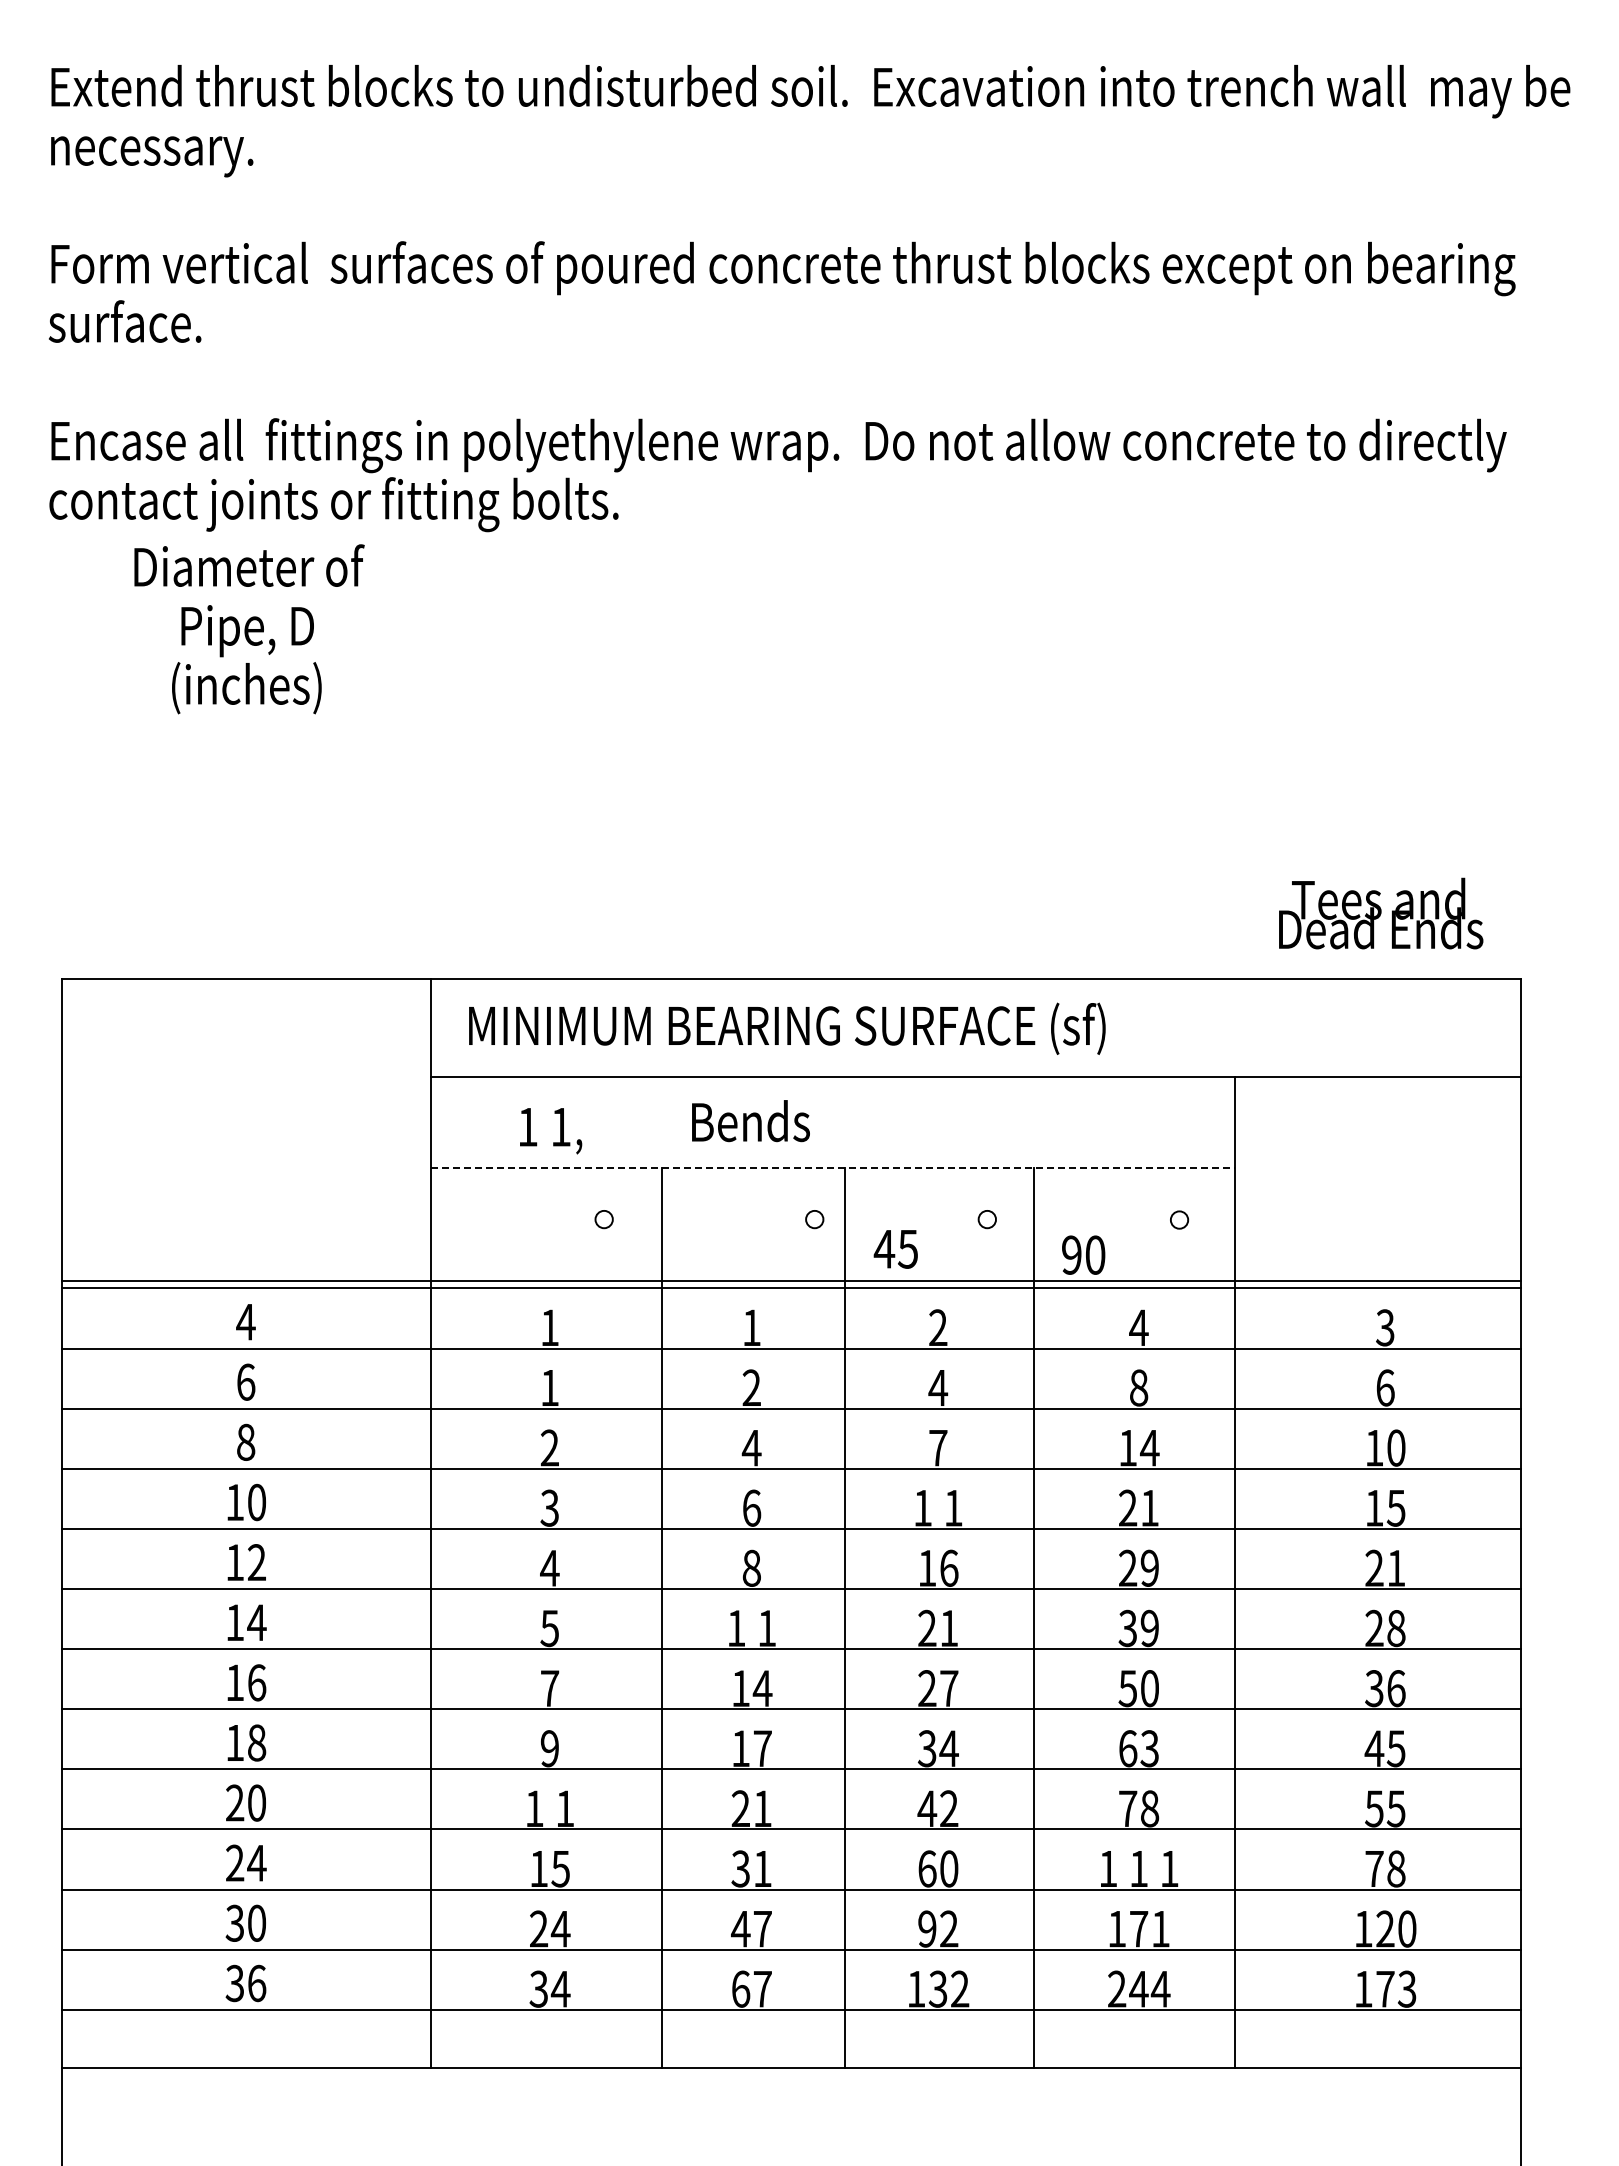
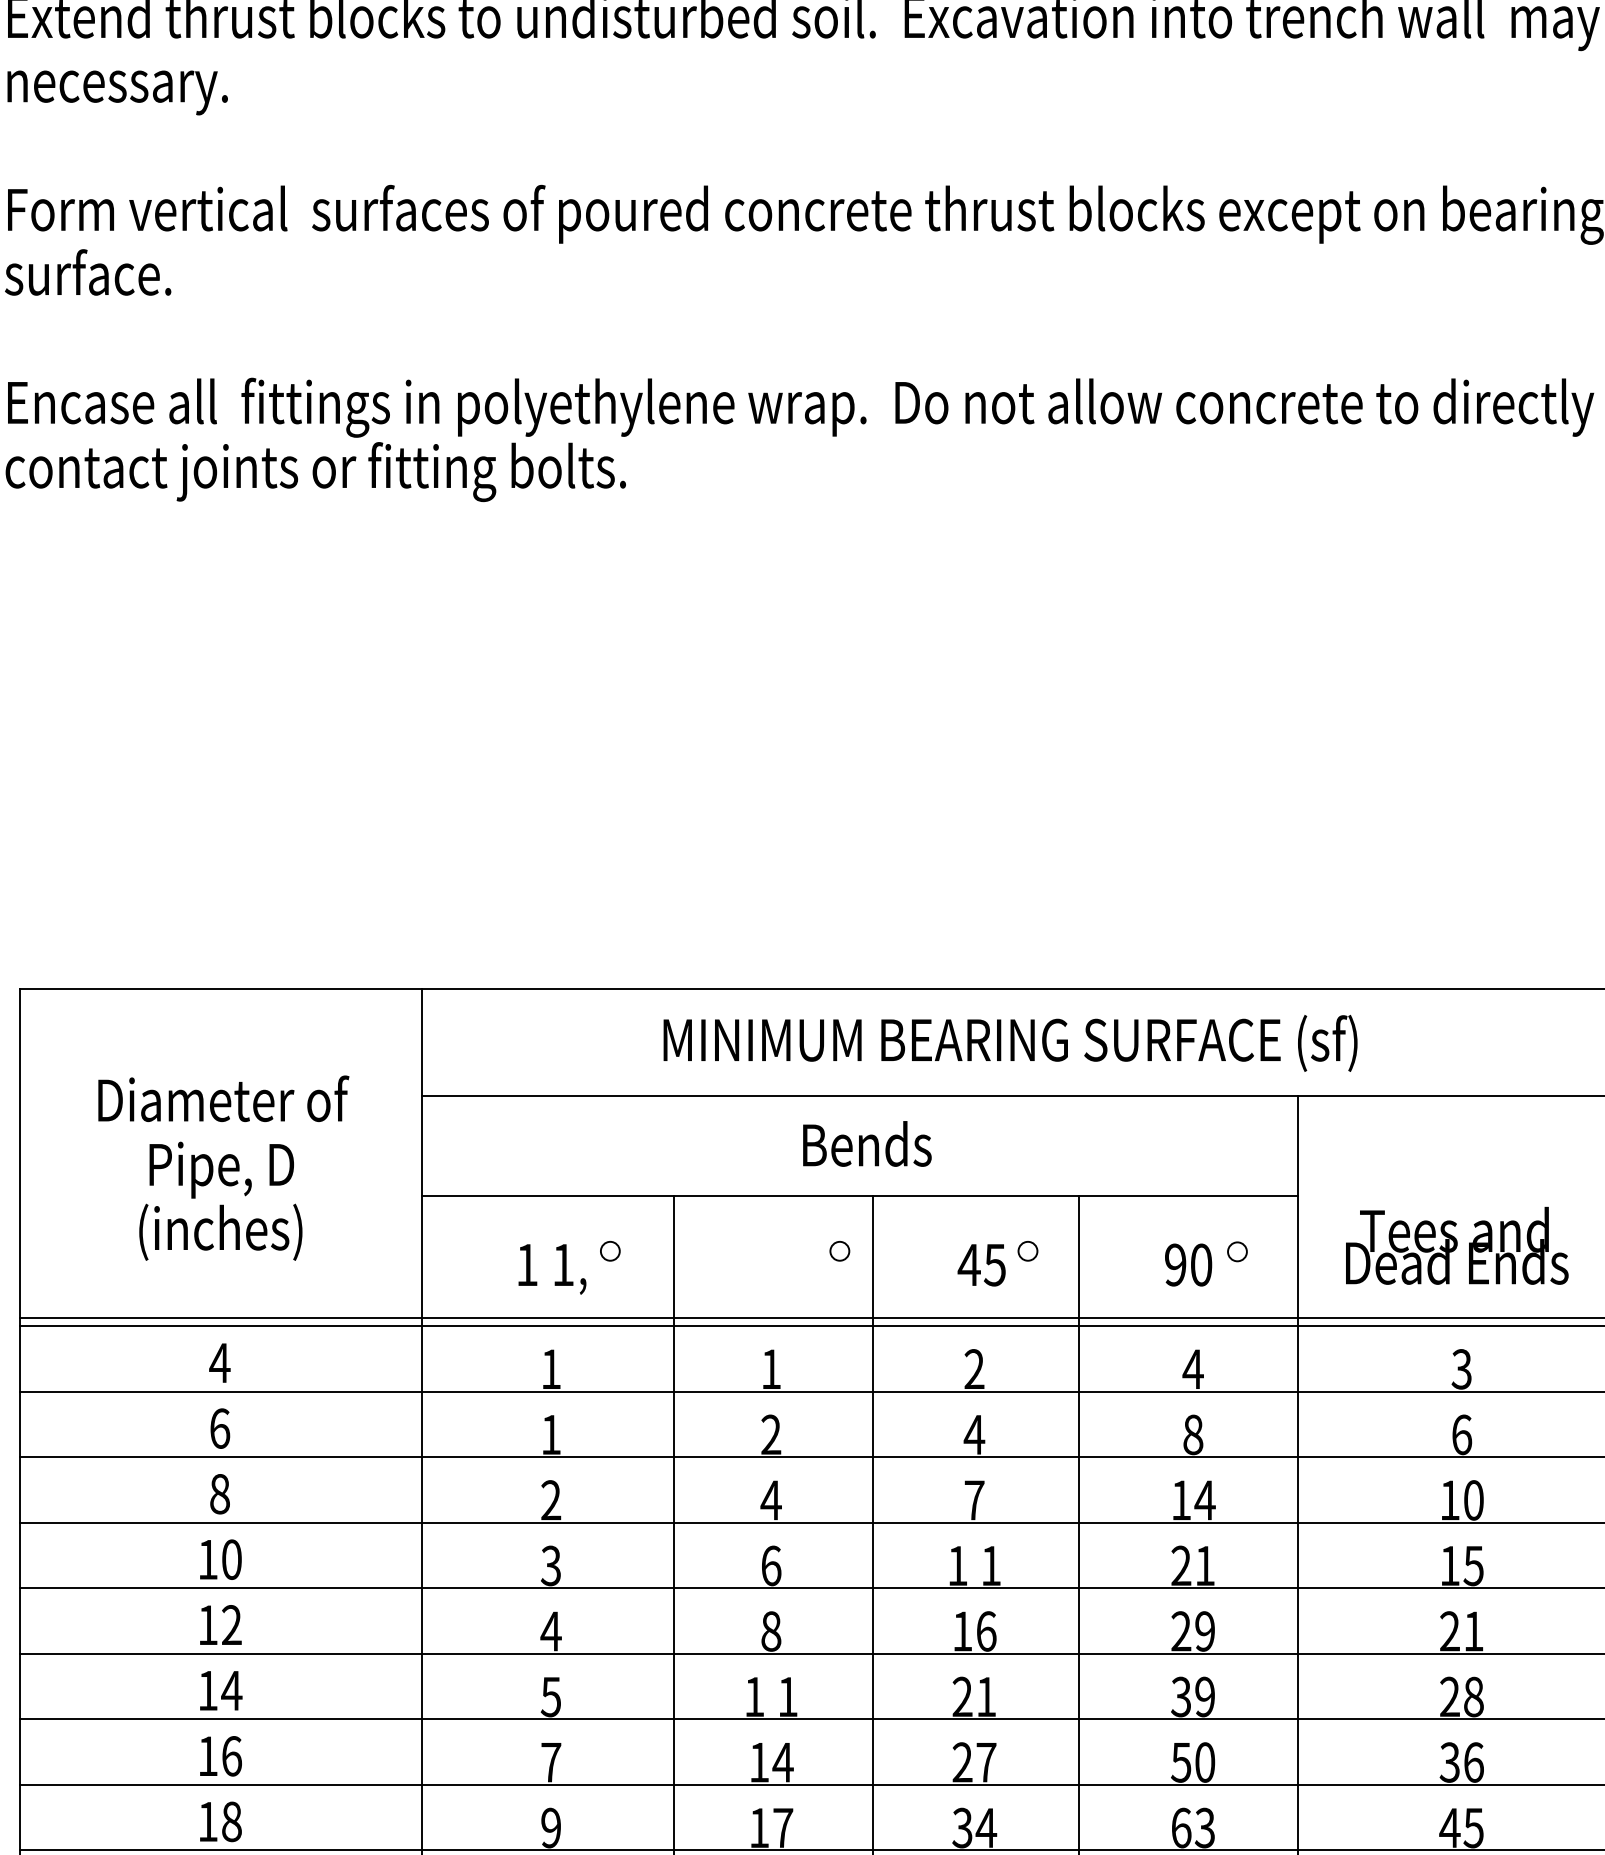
text: (249, 629) -> (223, 1168), moved
text: (1381, 913) -> (1457, 1245), moved
text: (787, 1028) -> (1010, 1043), moved
text: (750, 1121) -> (866, 1144), moved
text: (551, 1131) -> (552, 1269), moved
line: (833, 1168) -> (860, 1195), dashed -> solid
text: (895, 1249) -> (981, 1265), moved
text: (1083, 1254) -> (1188, 1264), moved

